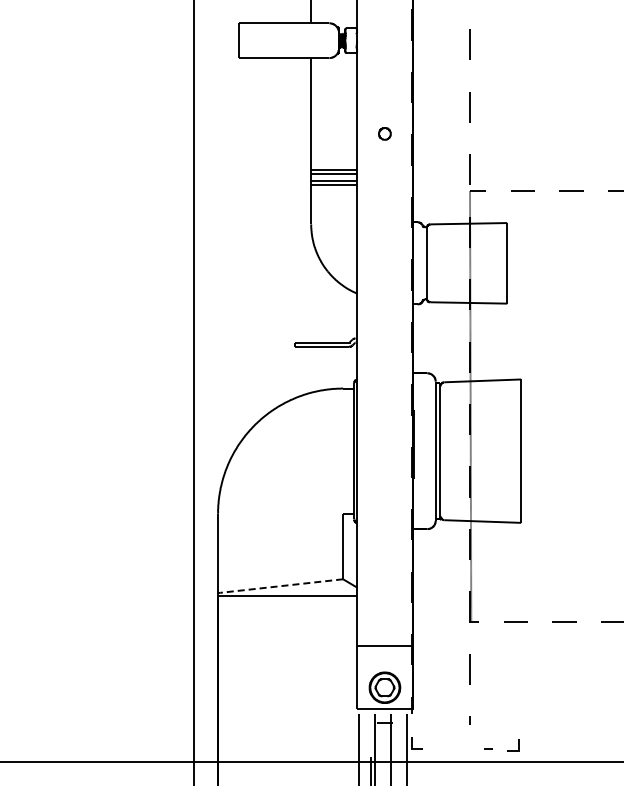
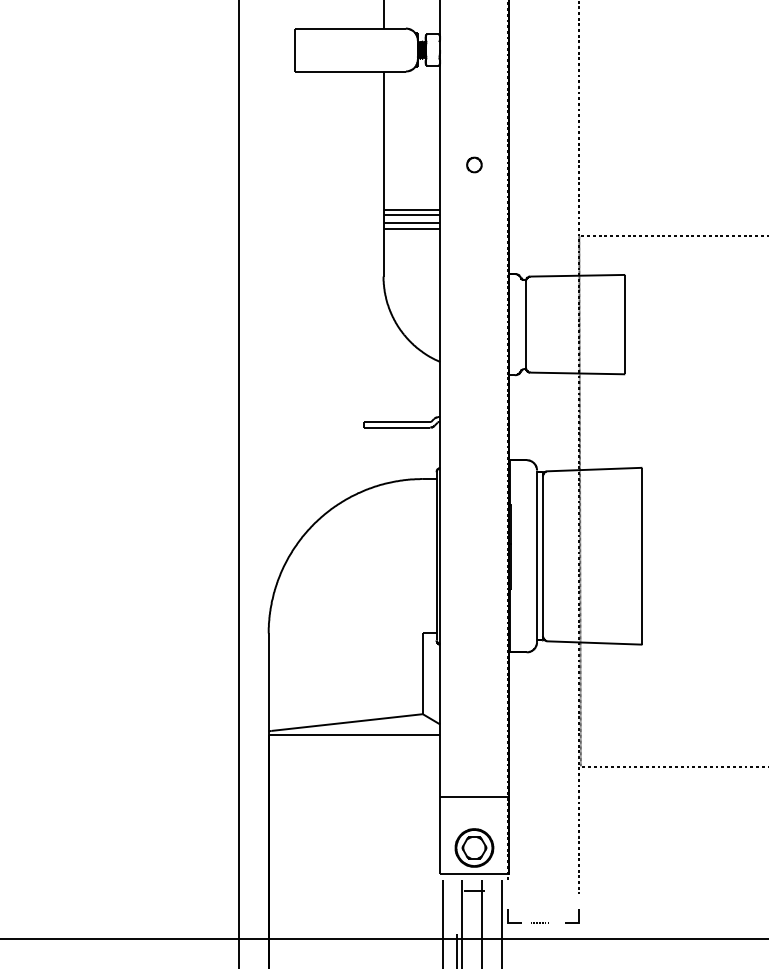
line: (281, 586) -> (346, 723), dashed -> solid
line: (518, 745) -> (578, 916), moved
line: (488, 748) -> (545, 922), moved

